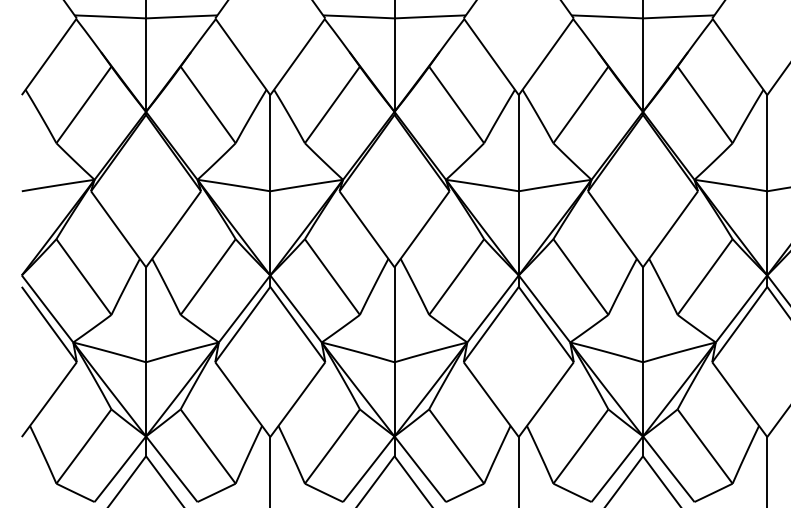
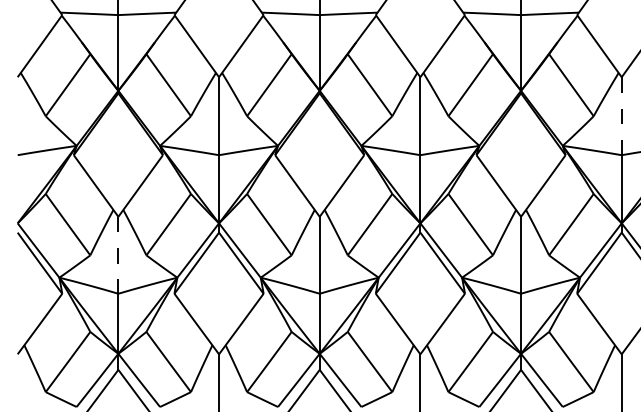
line: (767, 143) -> (621, 116), solid -> dashed
line: (146, 315) -> (118, 255), solid -> dashed

